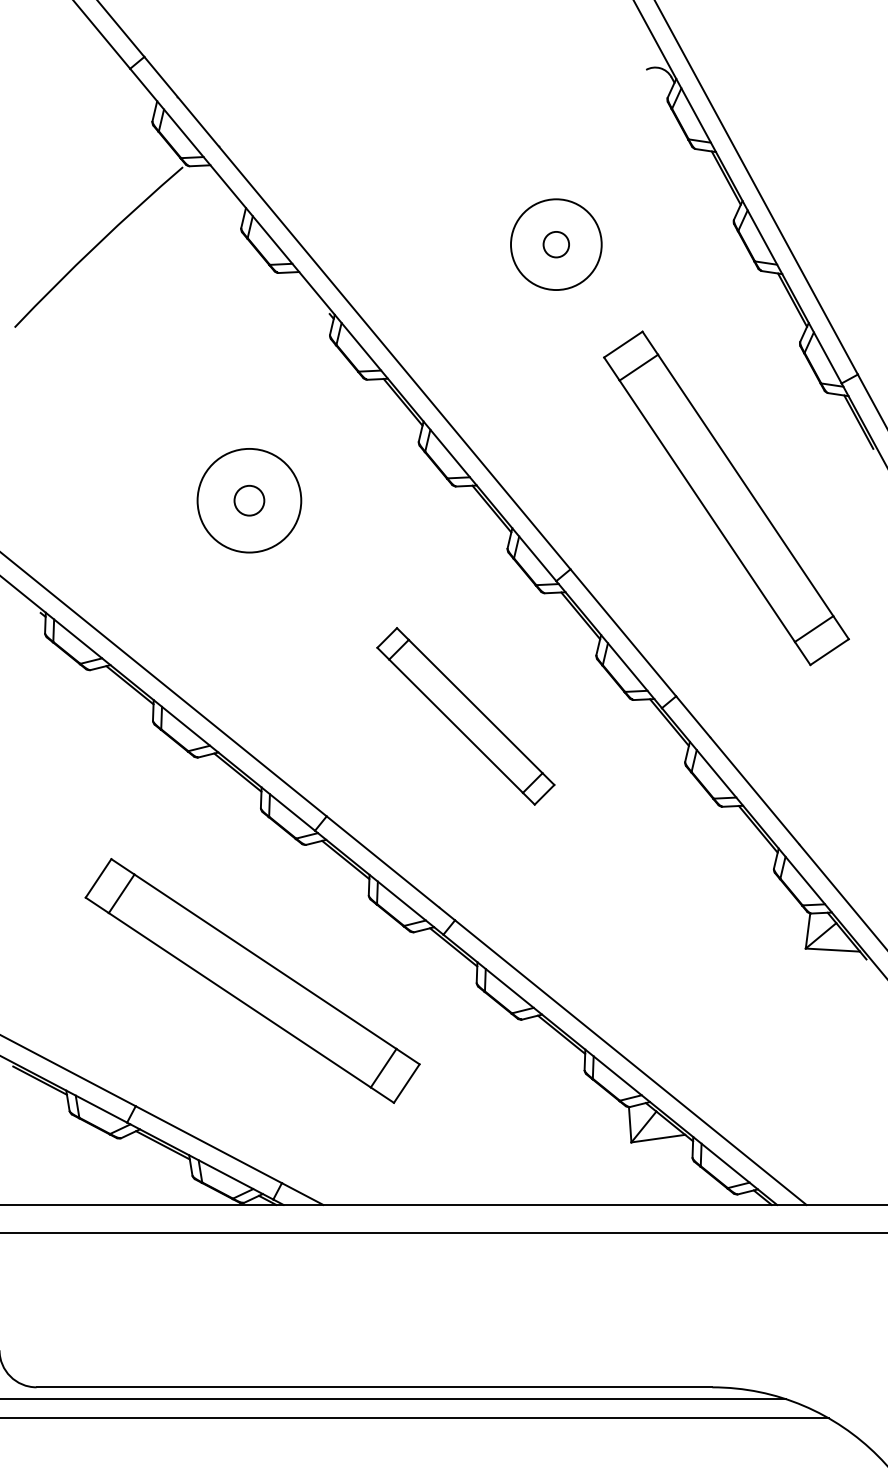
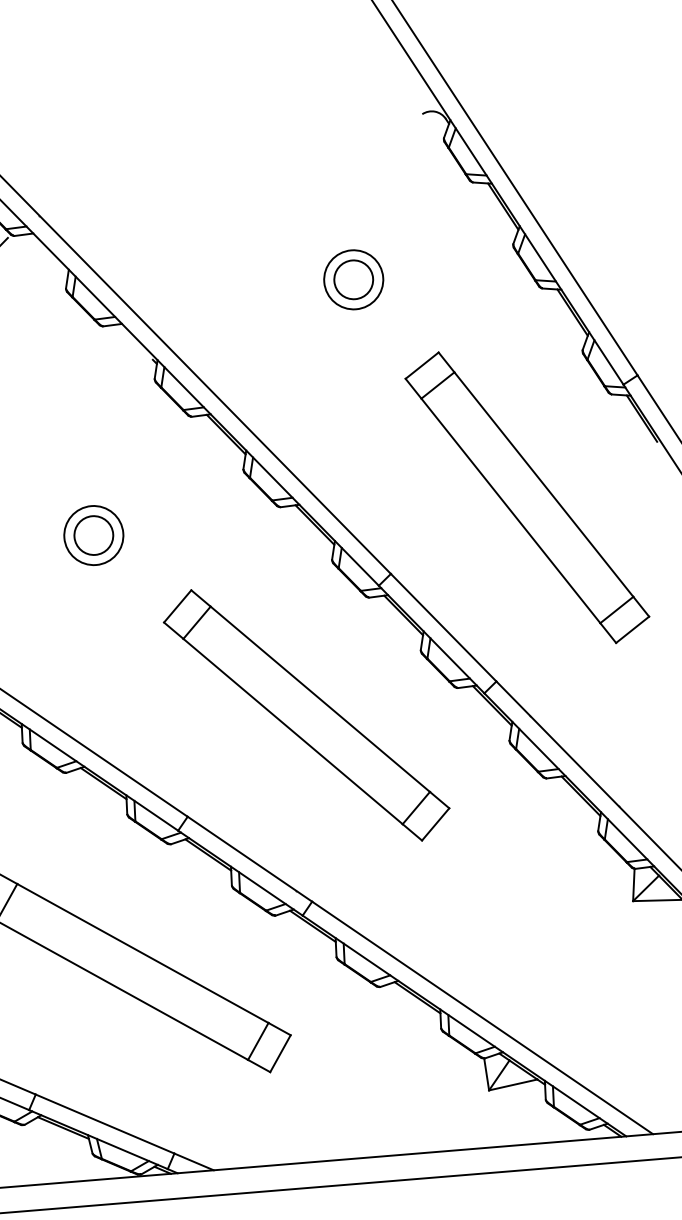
circle: (555, 244) -> (352, 279), size x0.71
circle: (556, 244) -> (353, 279), size x1.67
circle: (249, 500) -> (93, 535), size x0.62
circle: (249, 500) -> (93, 535), size x1.43
part: (465, 716) -> (306, 715), size x1.67

